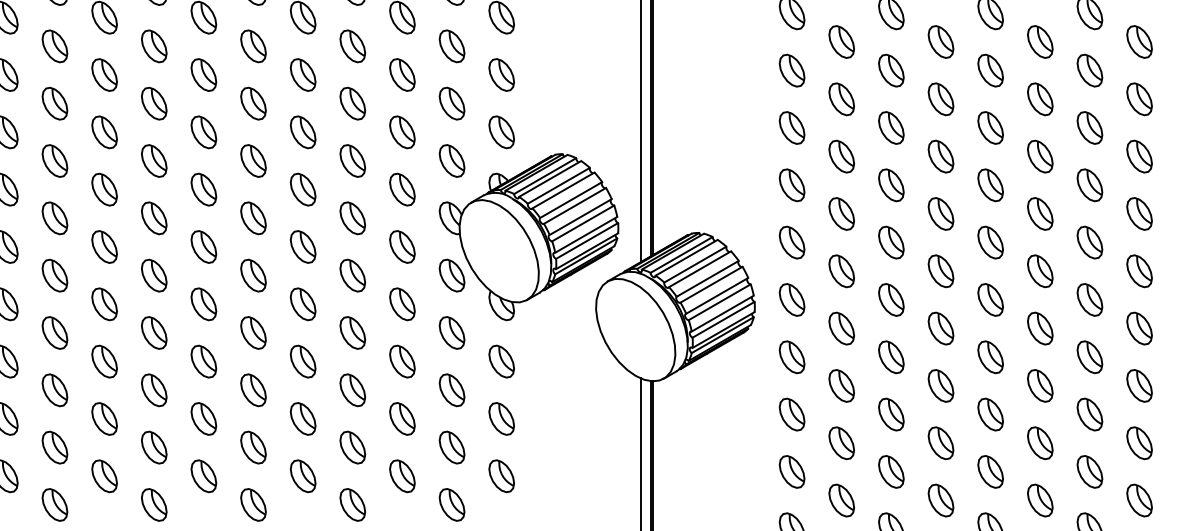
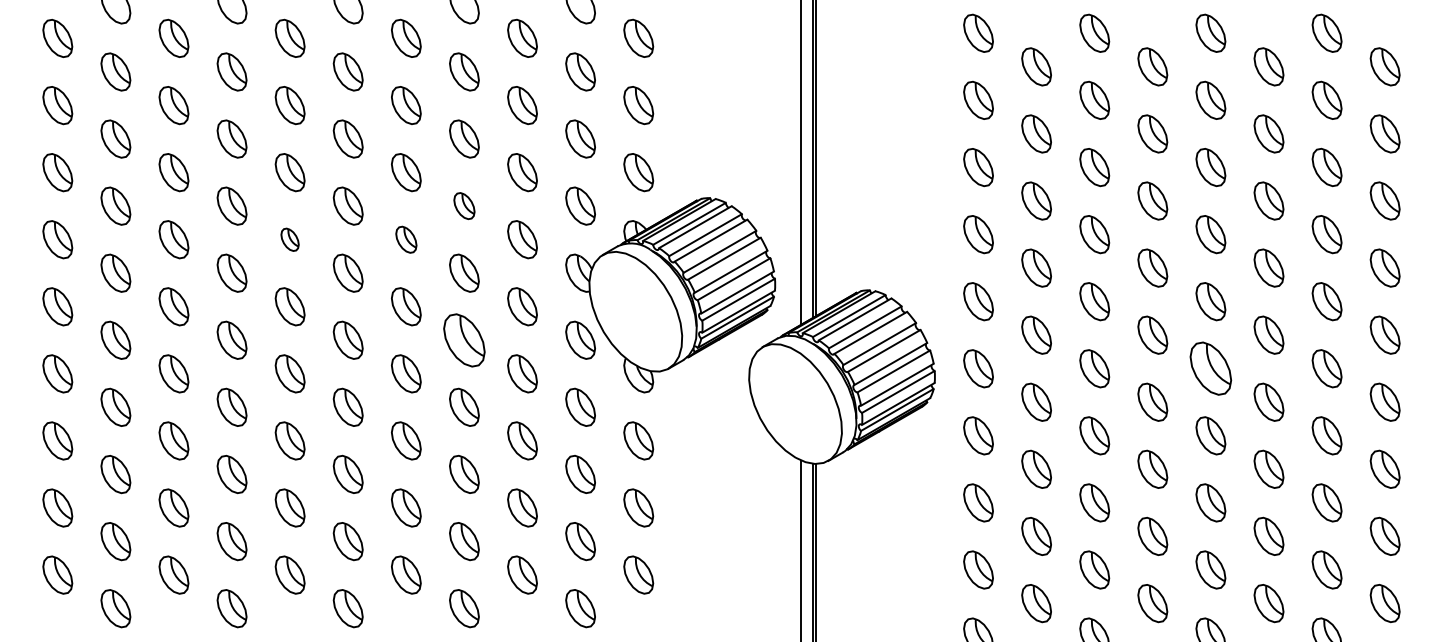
part: (352, 160) -> (464, 205), size x0.7
part: (203, 189) -> (289, 239), size x0.6
part: (303, 189) -> (406, 239), size x0.7
part: (352, 274) -> (464, 339), size x1.4
part: (990, 299) -> (1210, 368), size x1.4

